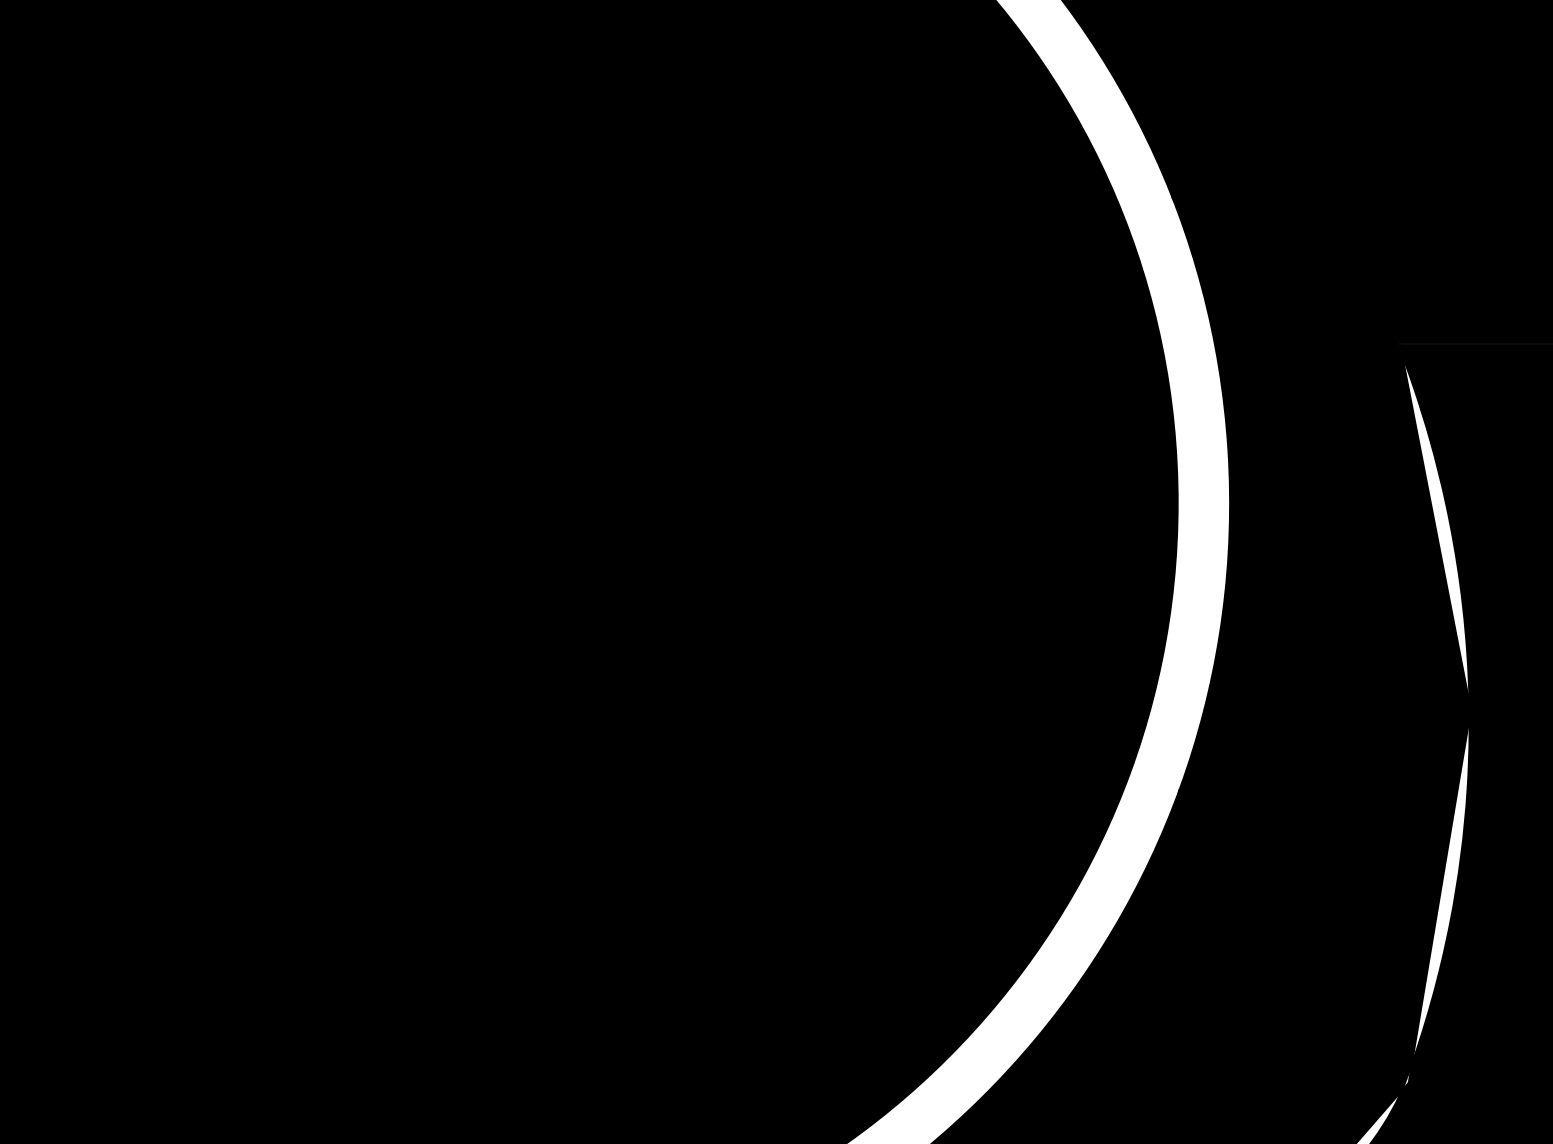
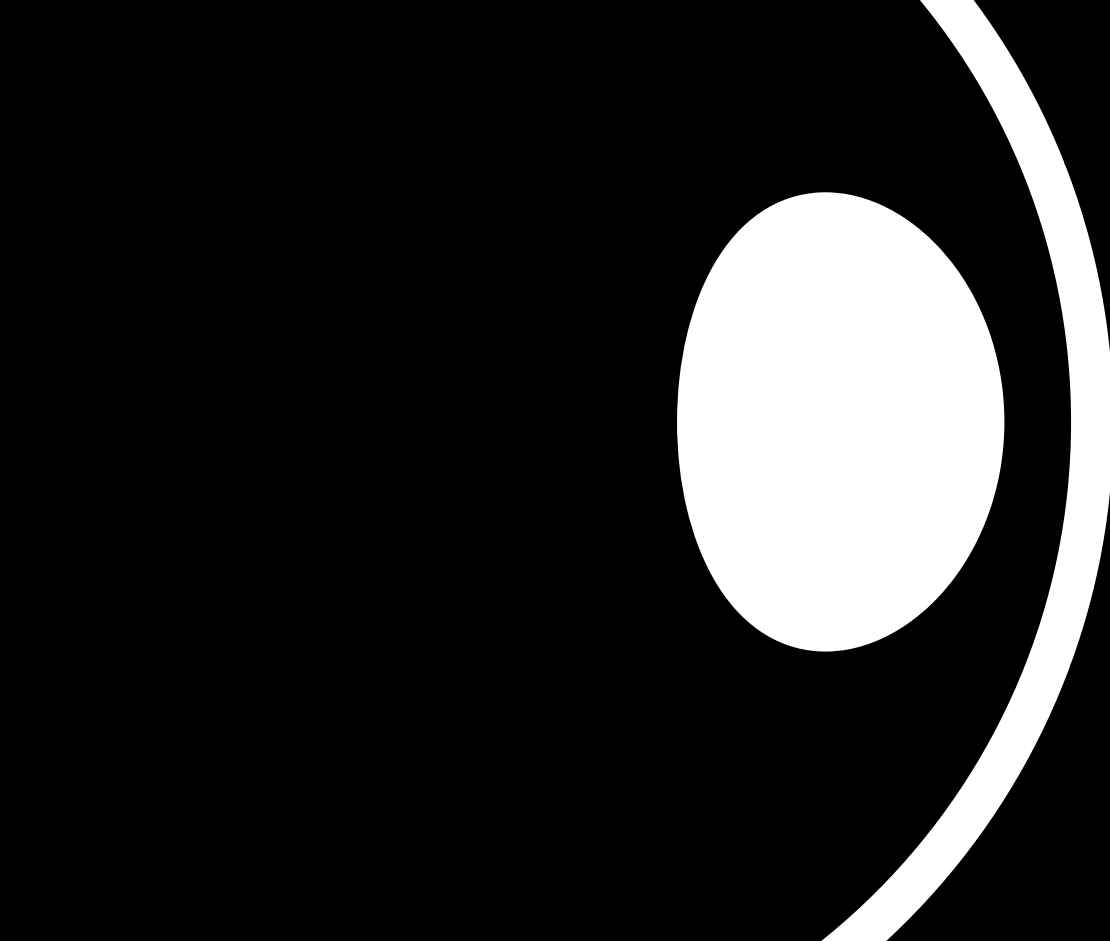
fill: (906, 502) -> (840, 421), removed

